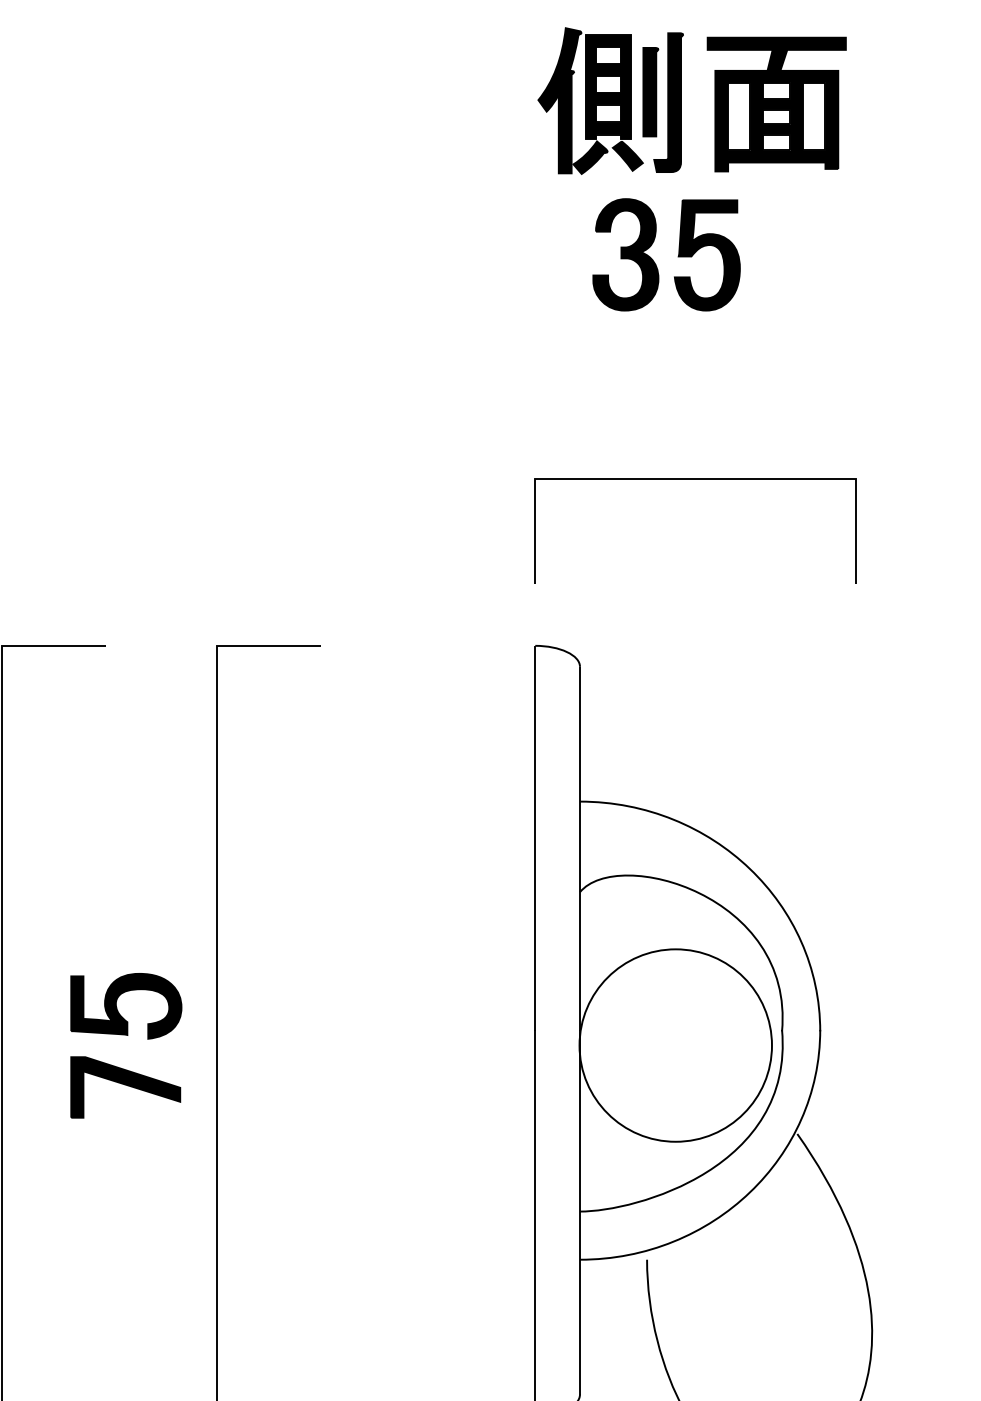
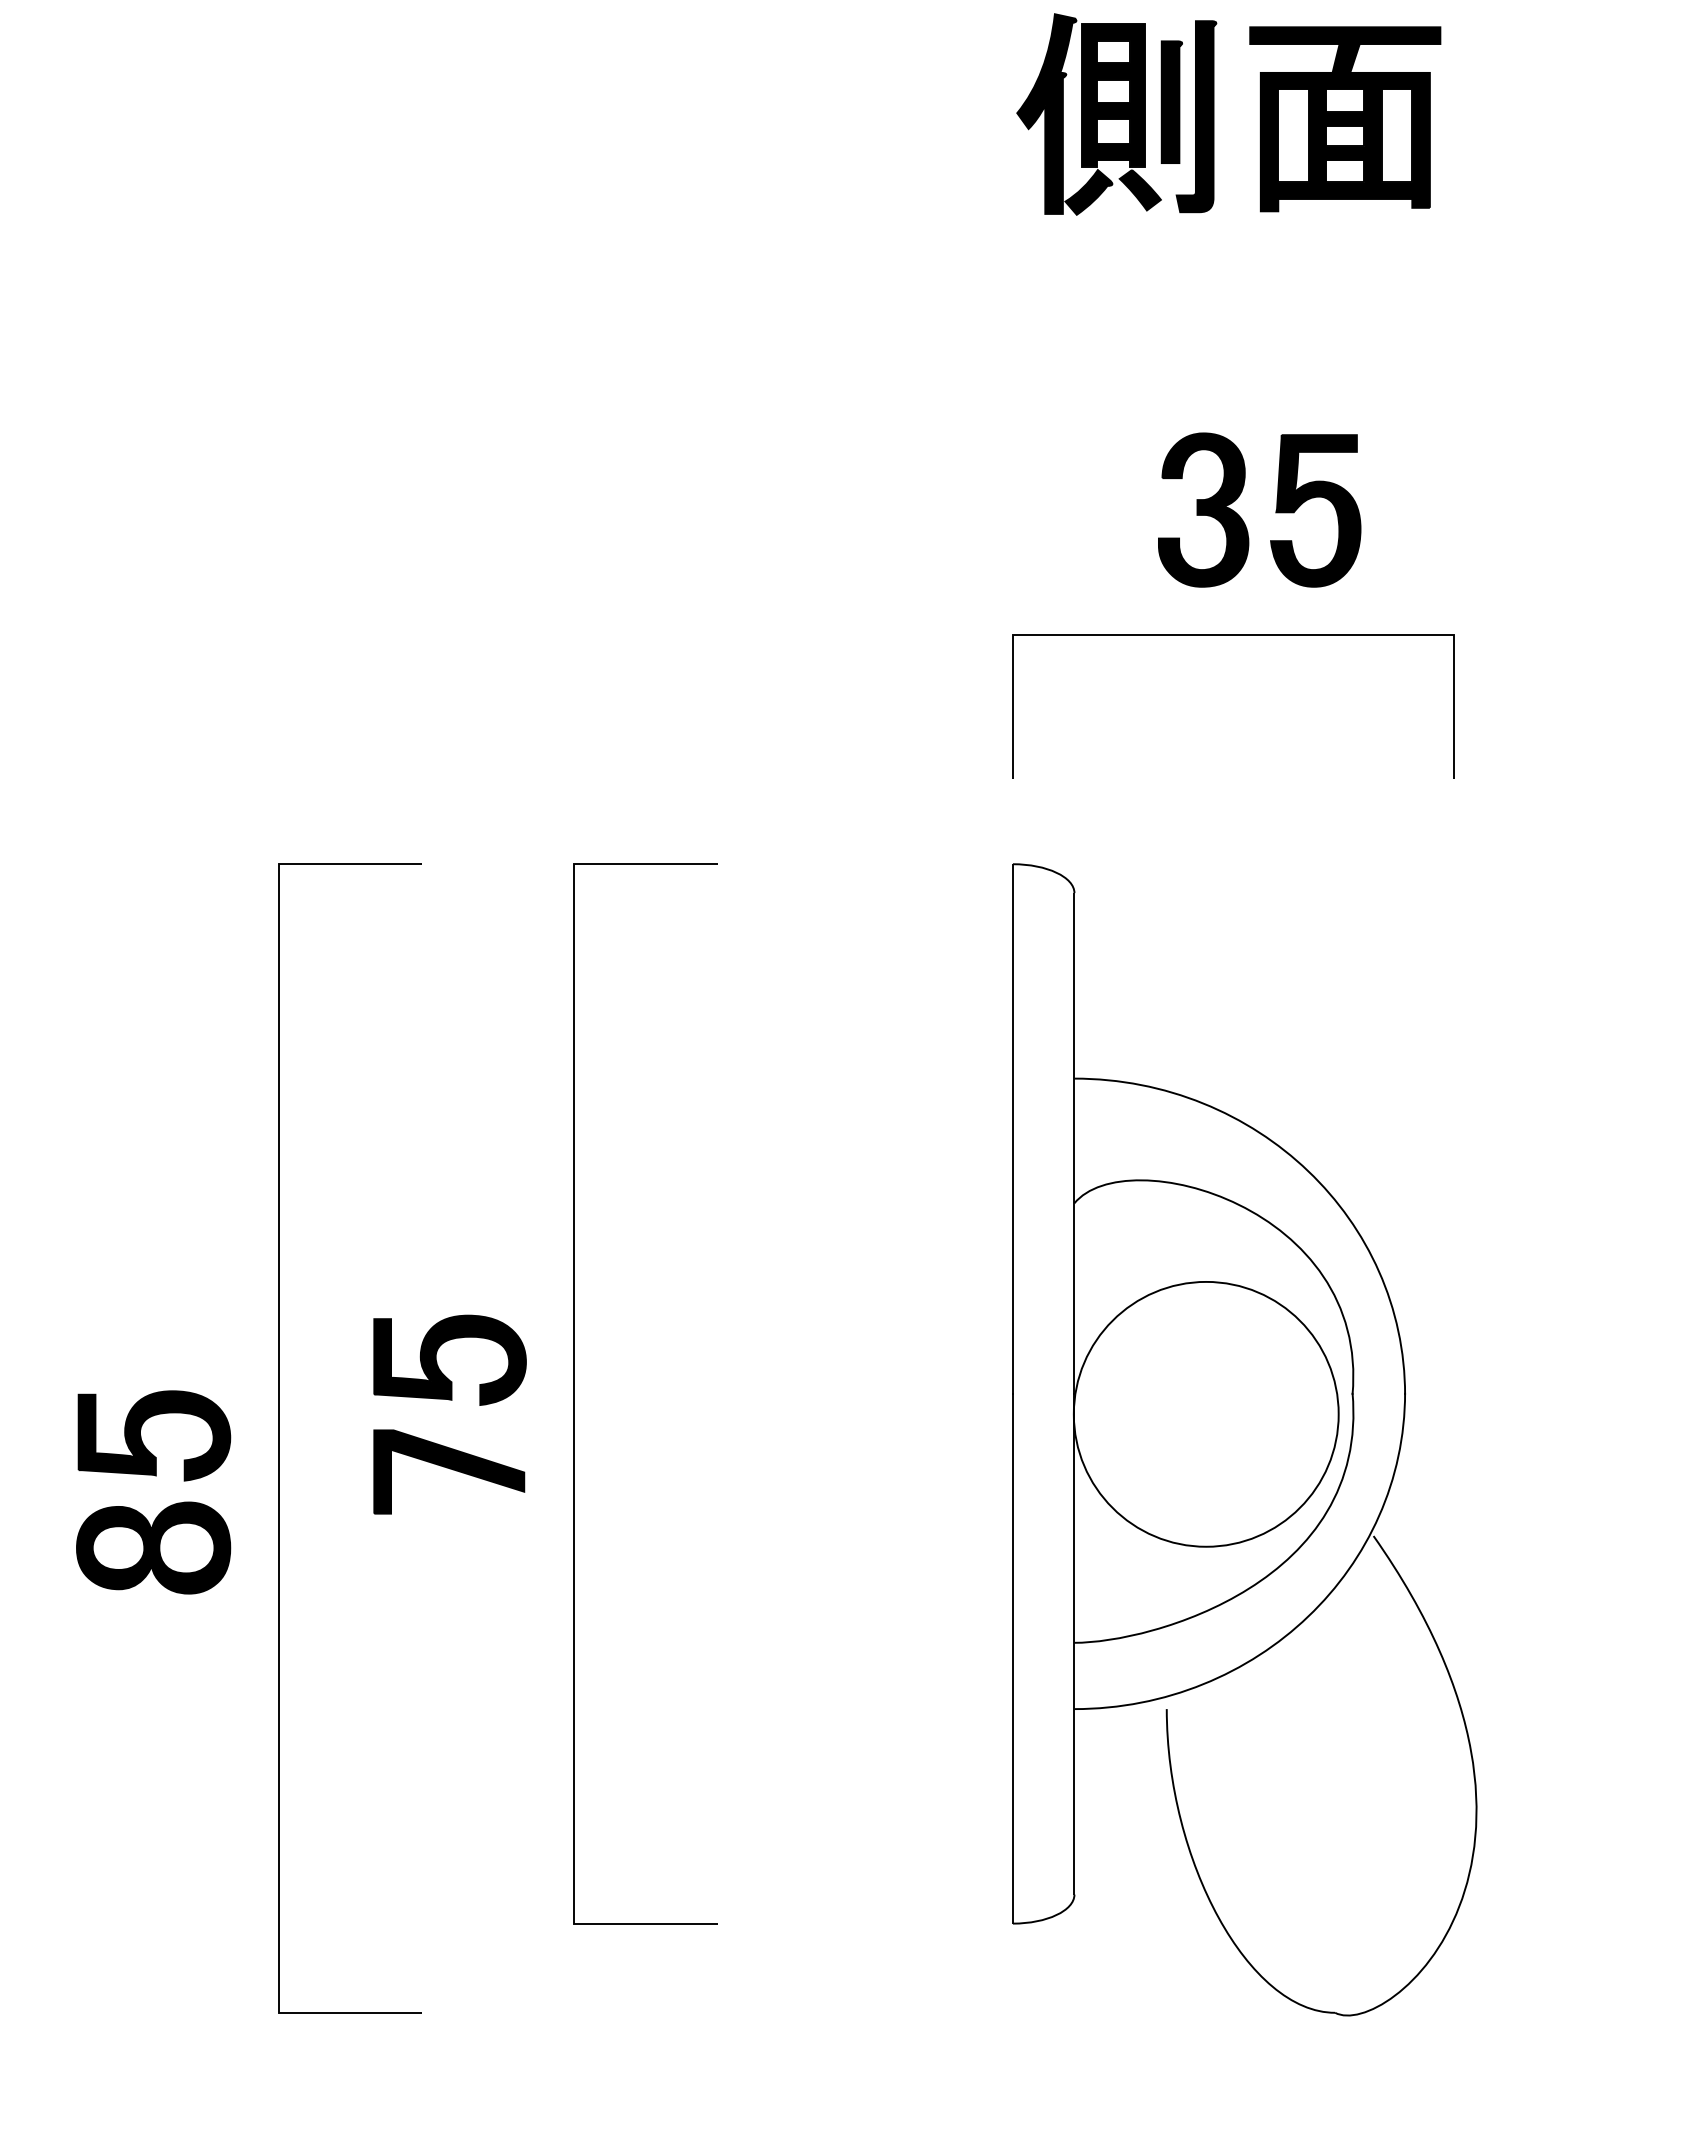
part: (678, 255) -> (1275, 510), moved

